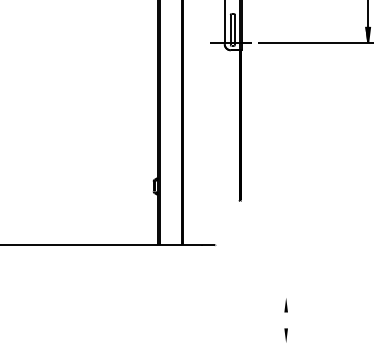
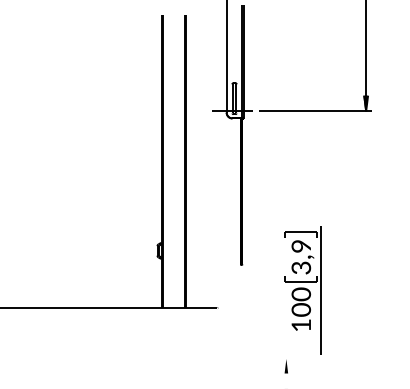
part: (302, 227) -> (302, 290), added

